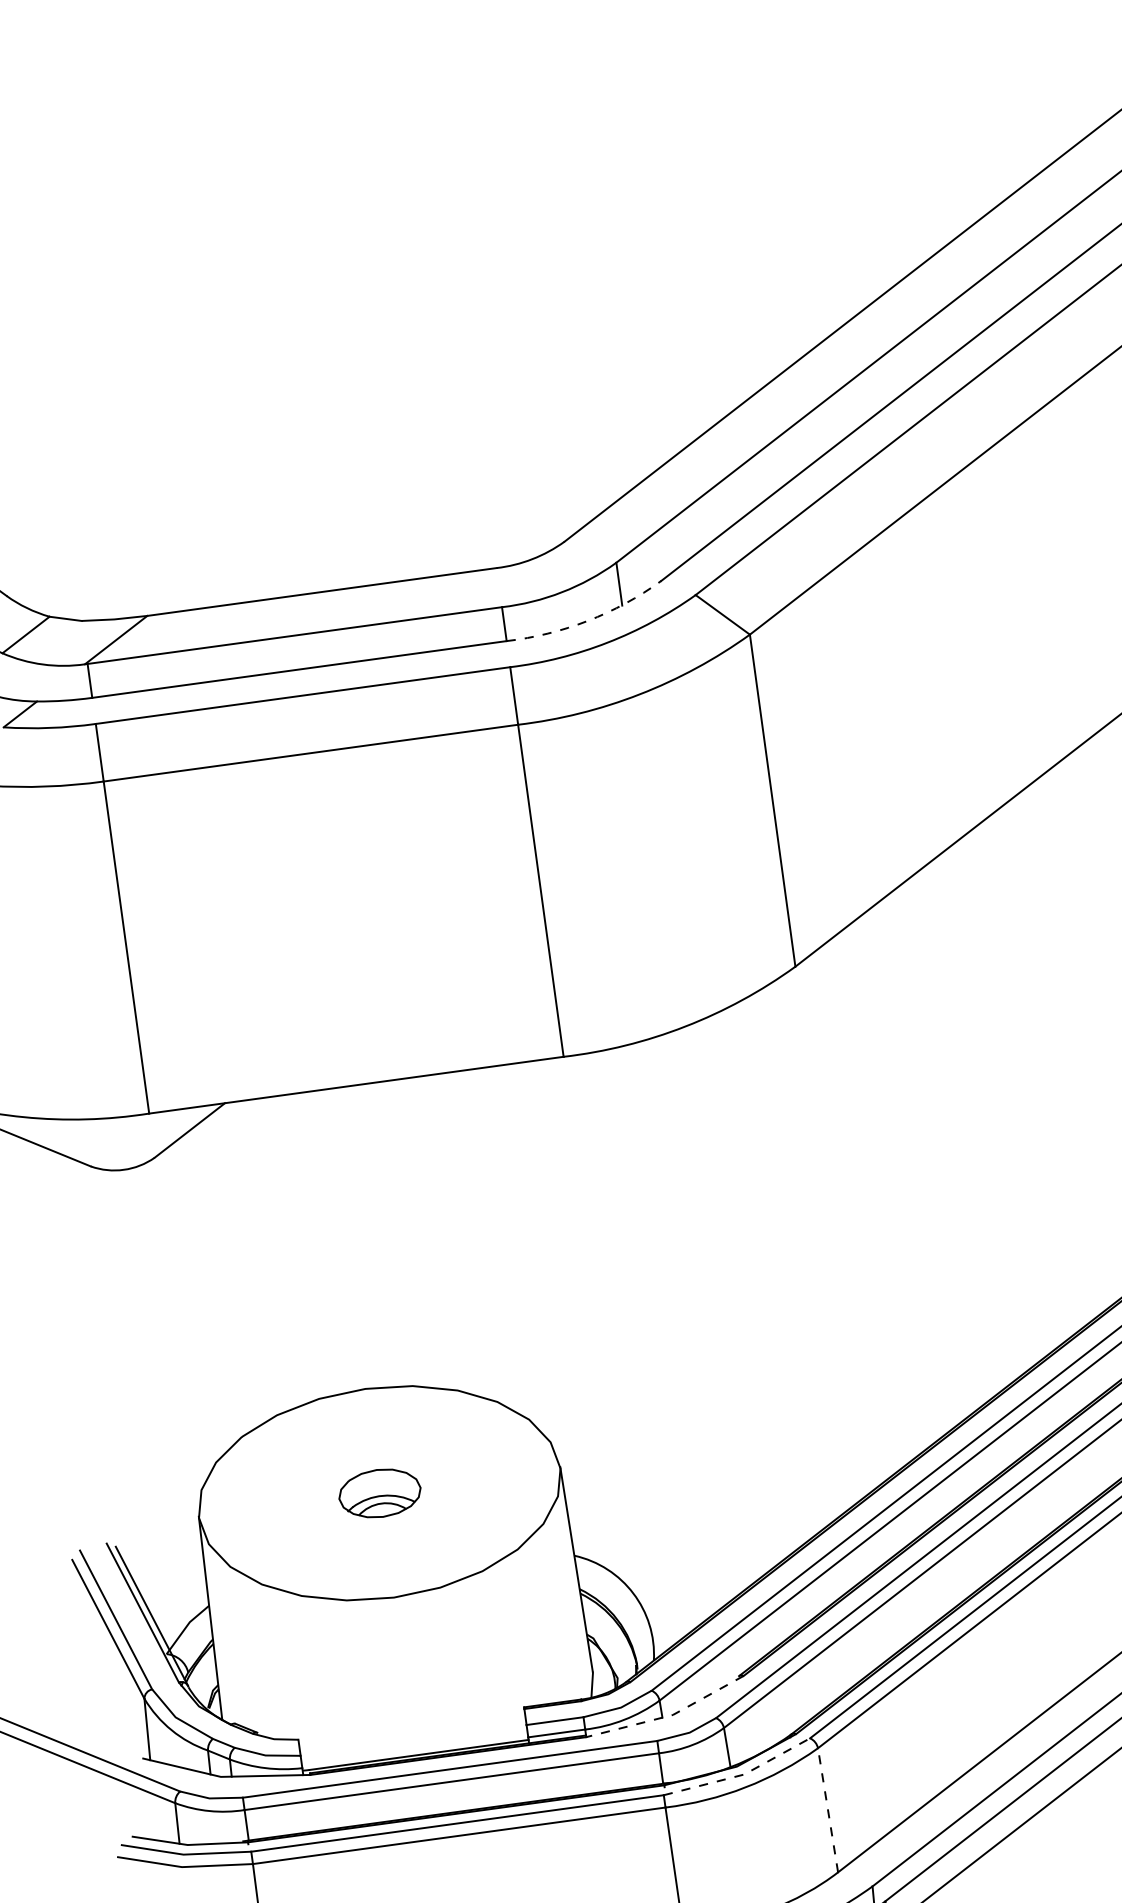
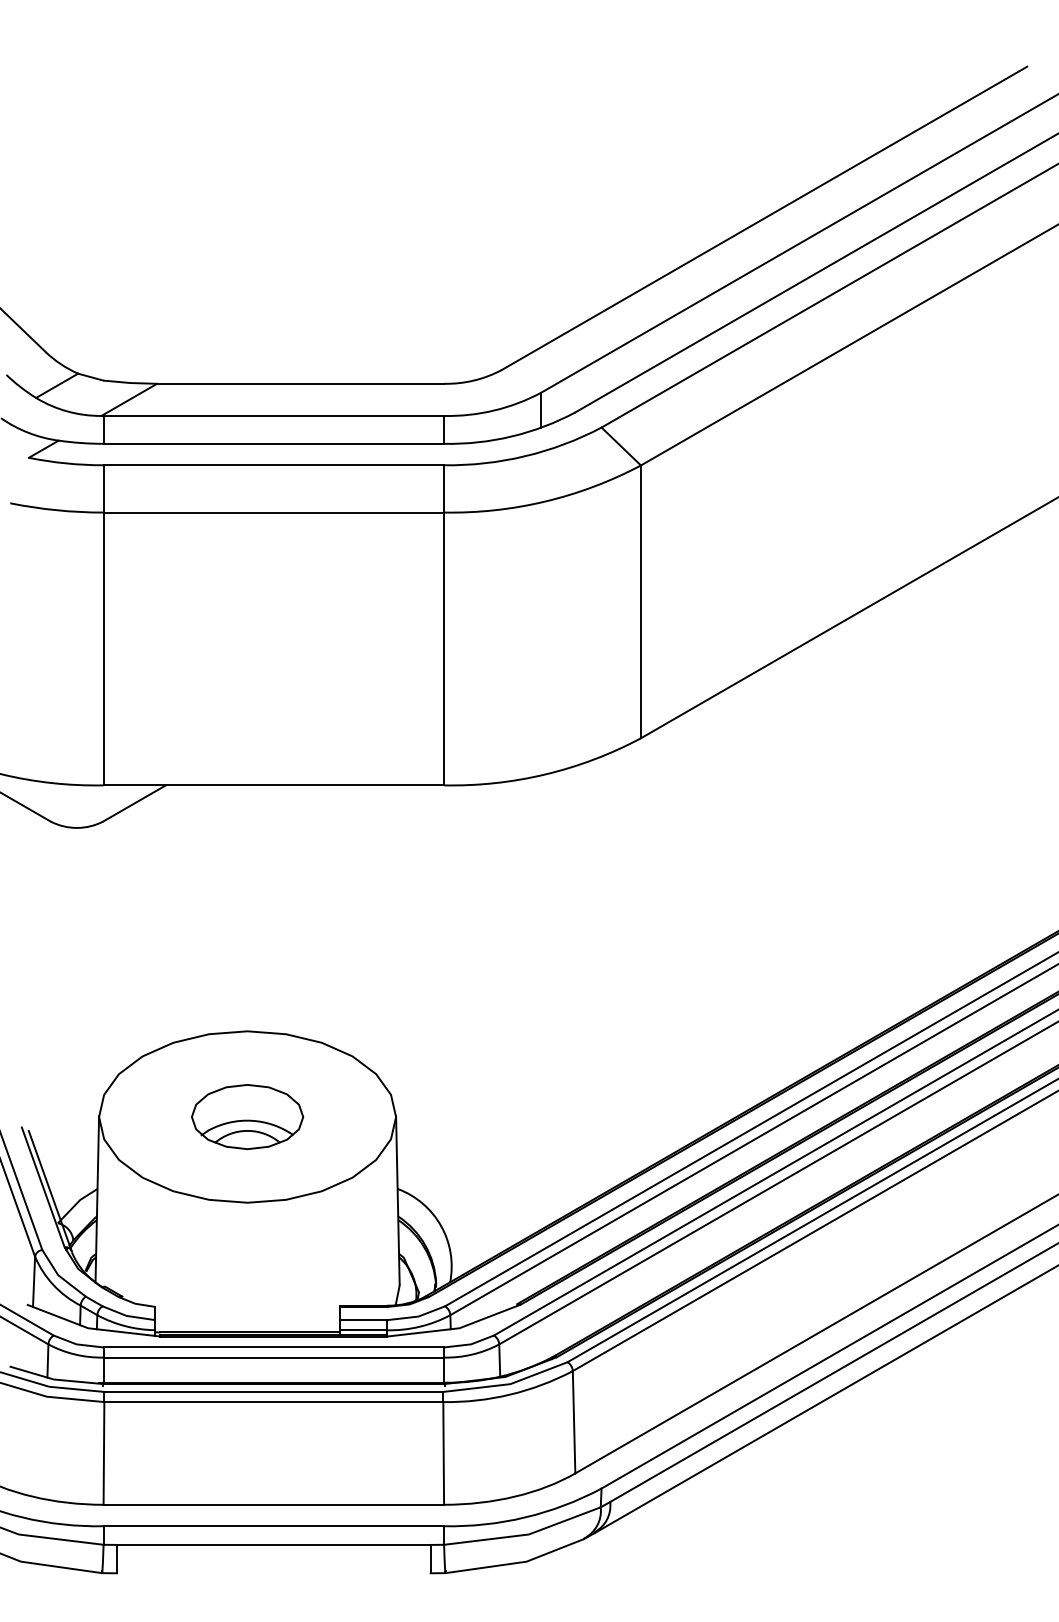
arc: (587, 620) -> (511, 436), dashed -> solid
part: (379, 1493) -> (247, 1117), size x1.67
line: (669, 1715) -> (456, 1328), dashed -> solid
line: (741, 1775) -> (508, 1384), dashed -> solid
line: (828, 1809) -> (574, 1421), dashed -> solid

